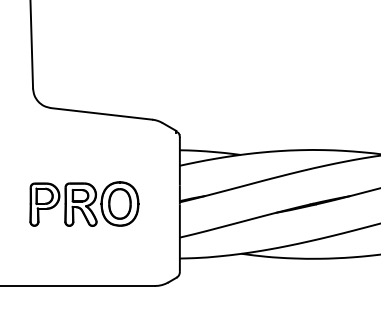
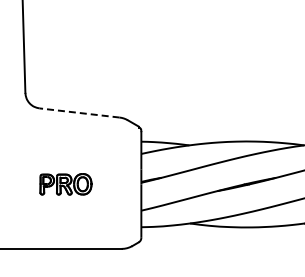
line: (101, 113) -> (79, 112), solid -> dashed
part: (83, 204) -> (65, 184), size x0.6

